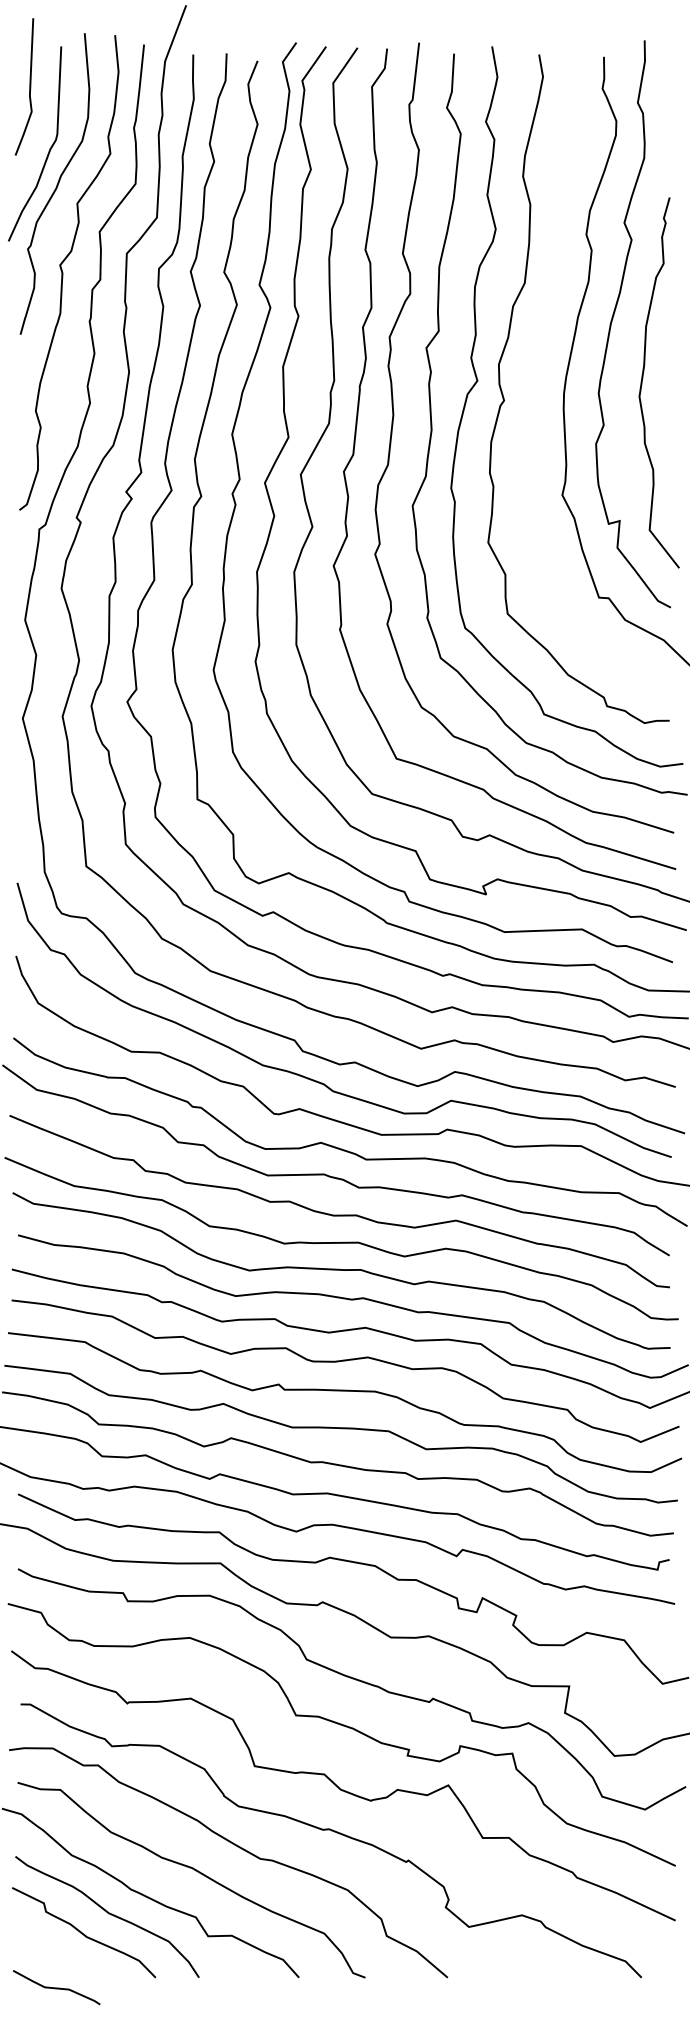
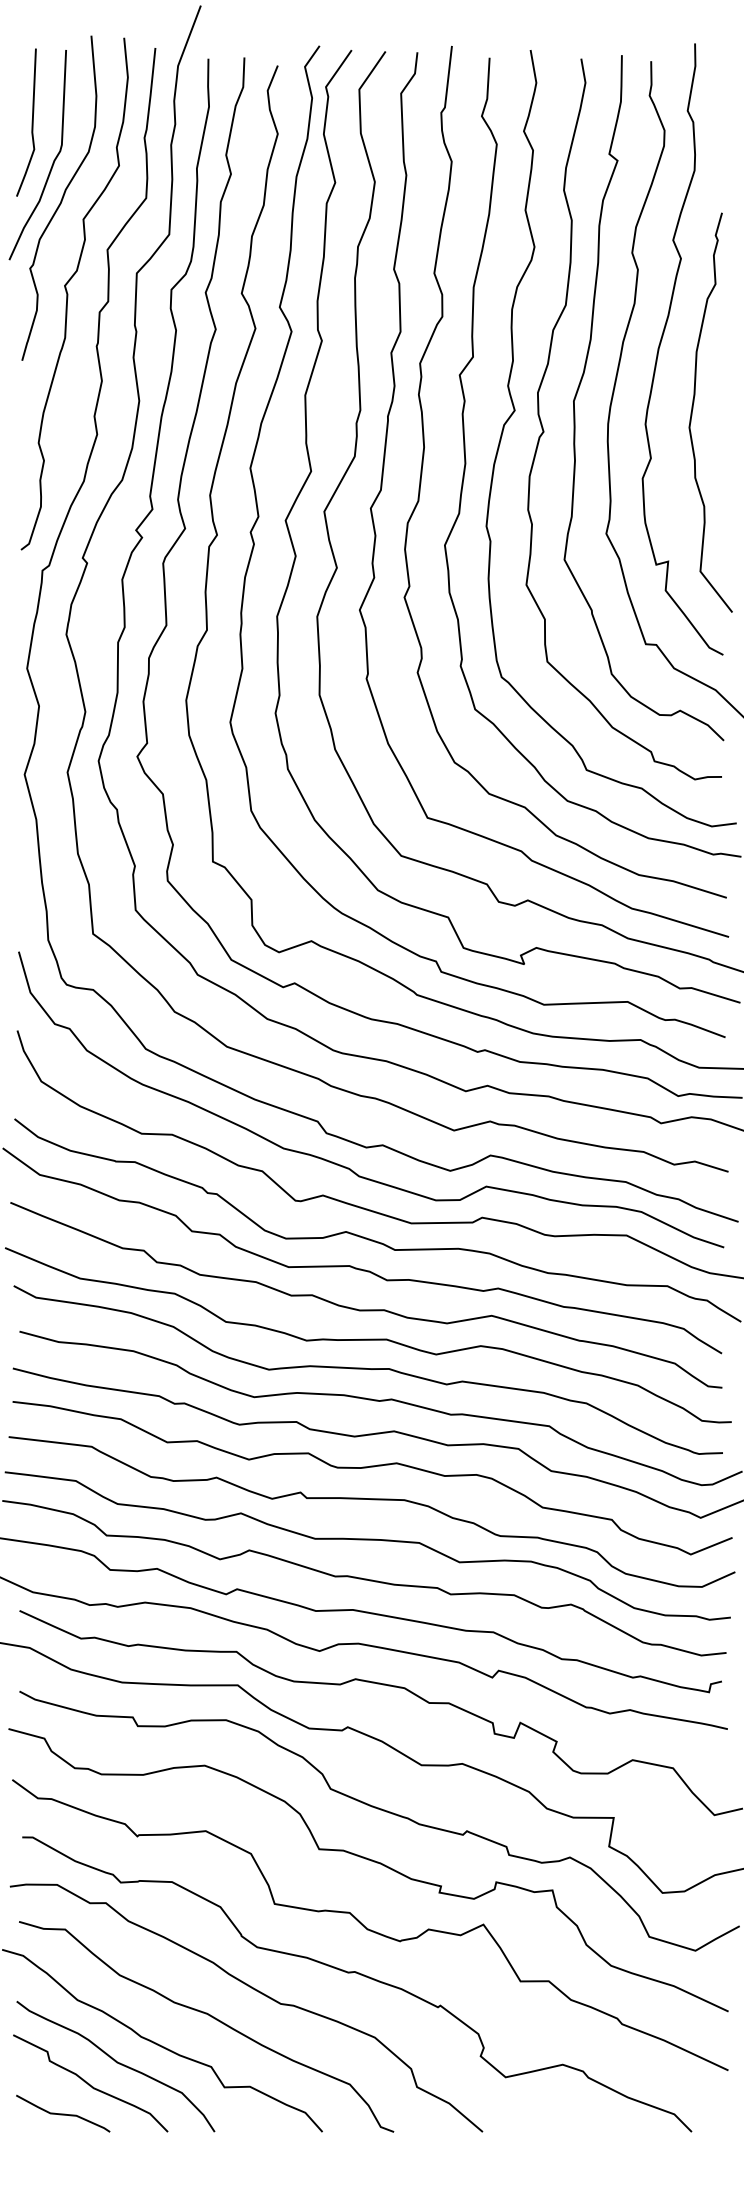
line: (29, 86) -> (31, 122), moved
curve: (541, 350) -> (583, 377), added
curve: (56, 1987) -> (63, 2113), moved

